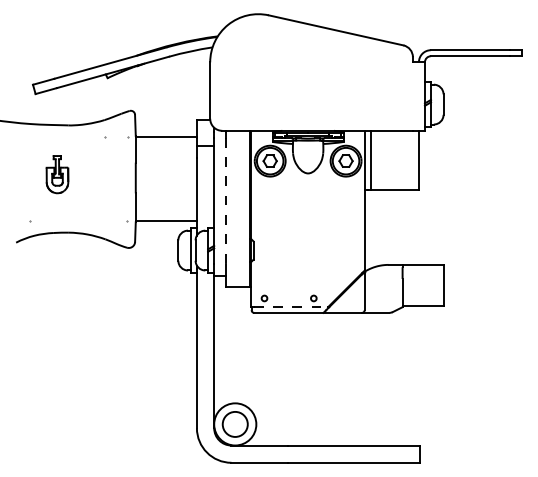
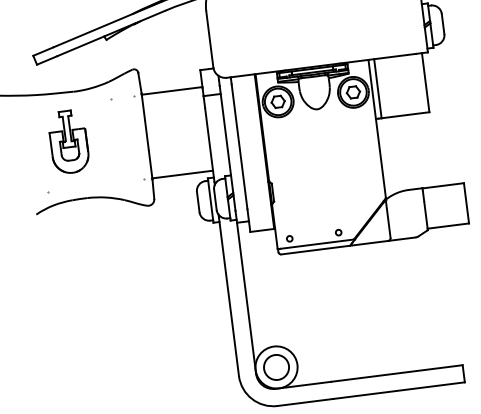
part: (57, 174) -> (68, 141), size x1.67
line: (226, 200) -> (239, 146), dashed -> solid
line: (291, 307) -> (317, 244), dashed -> solid

